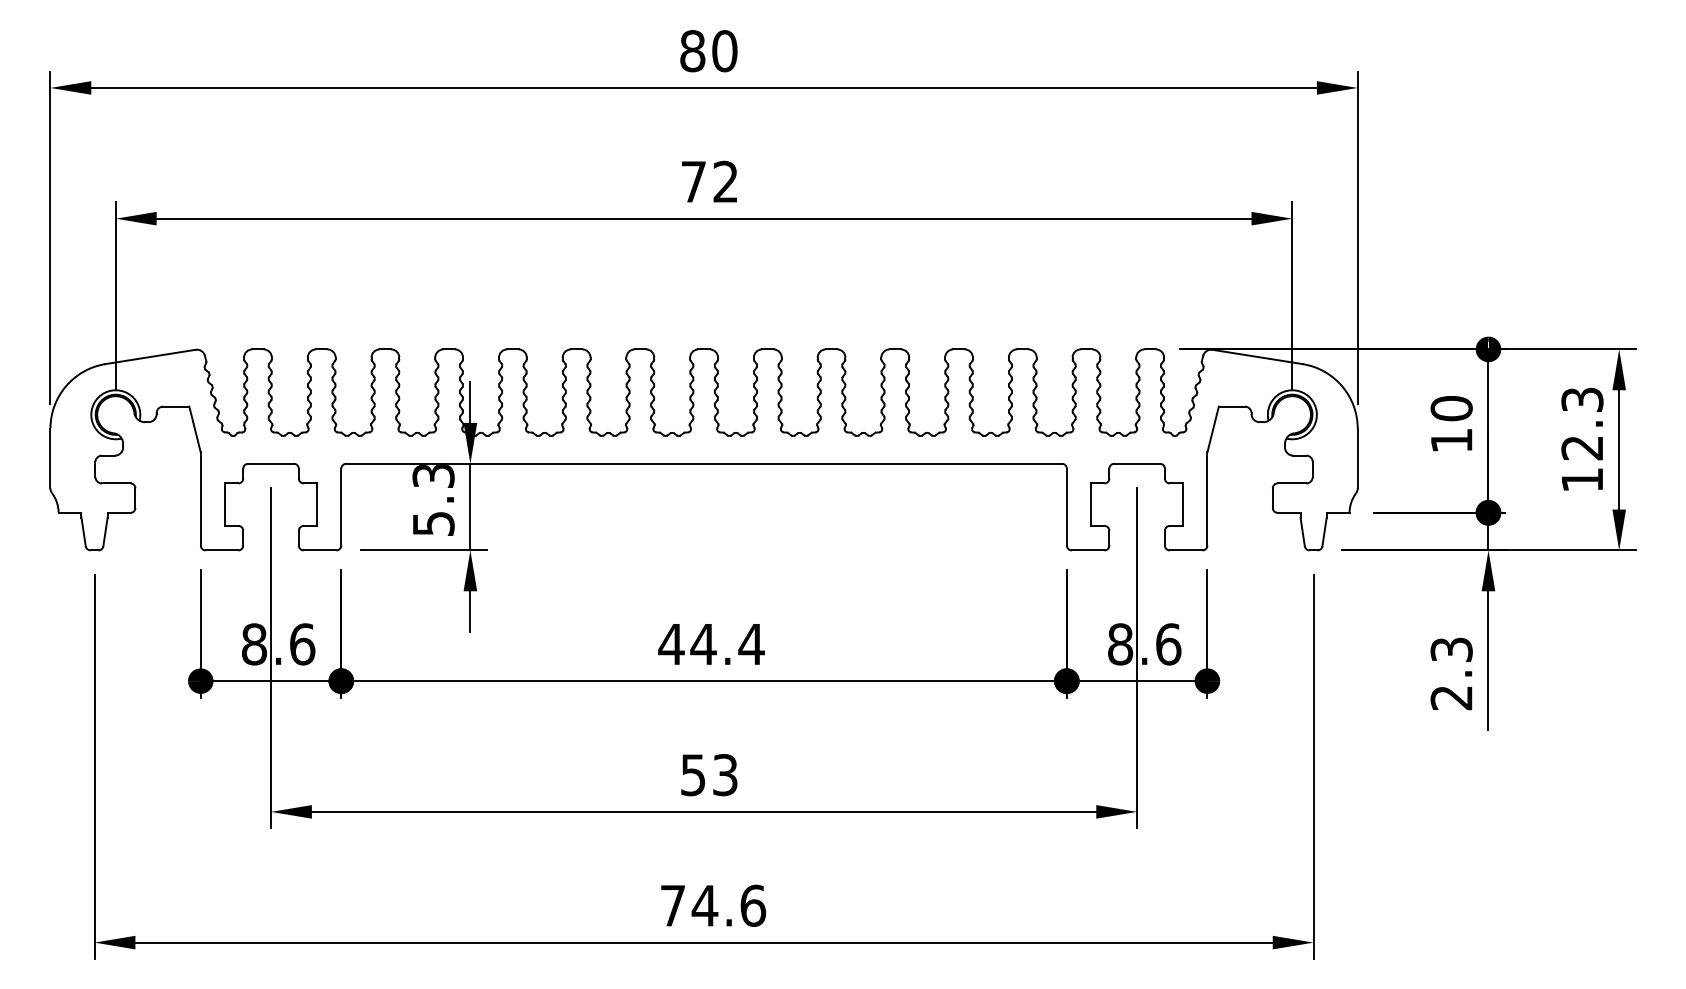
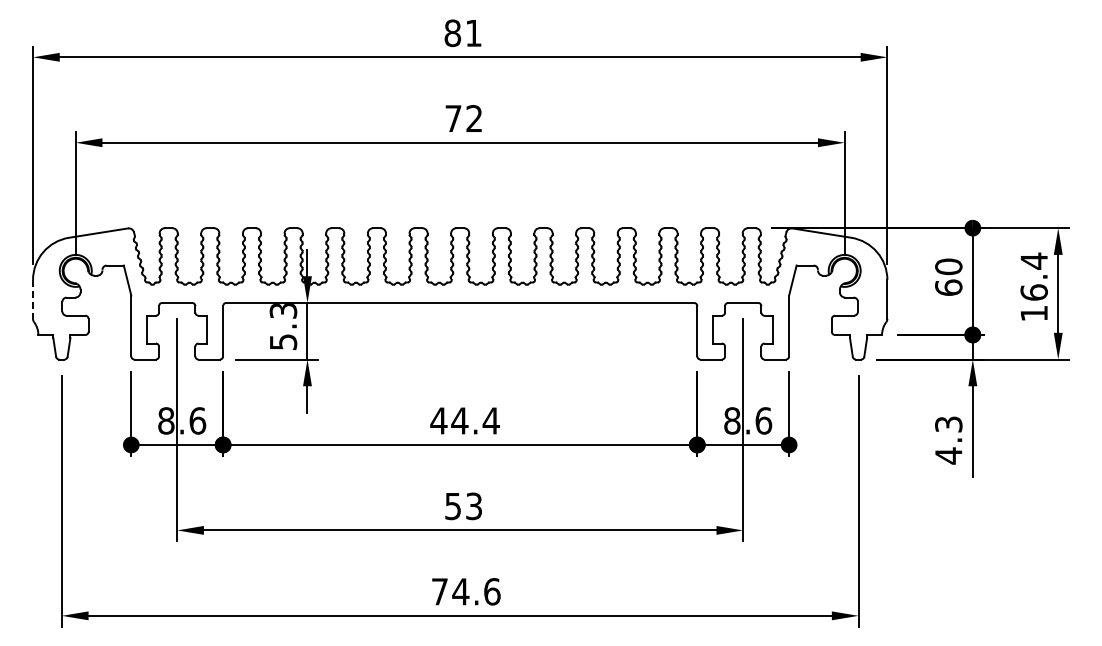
text: (724, 51) -> (473, 33), 80 -> 81
text: (1581, 423) -> (1033, 276), 12.3 -> 16.4
text: (1451, 440) -> (948, 287), 10 -> 60
line: (51, 458) -> (33, 299), solid -> dashed
text: (1451, 697) -> (948, 455), 2.3 -> 4.3

